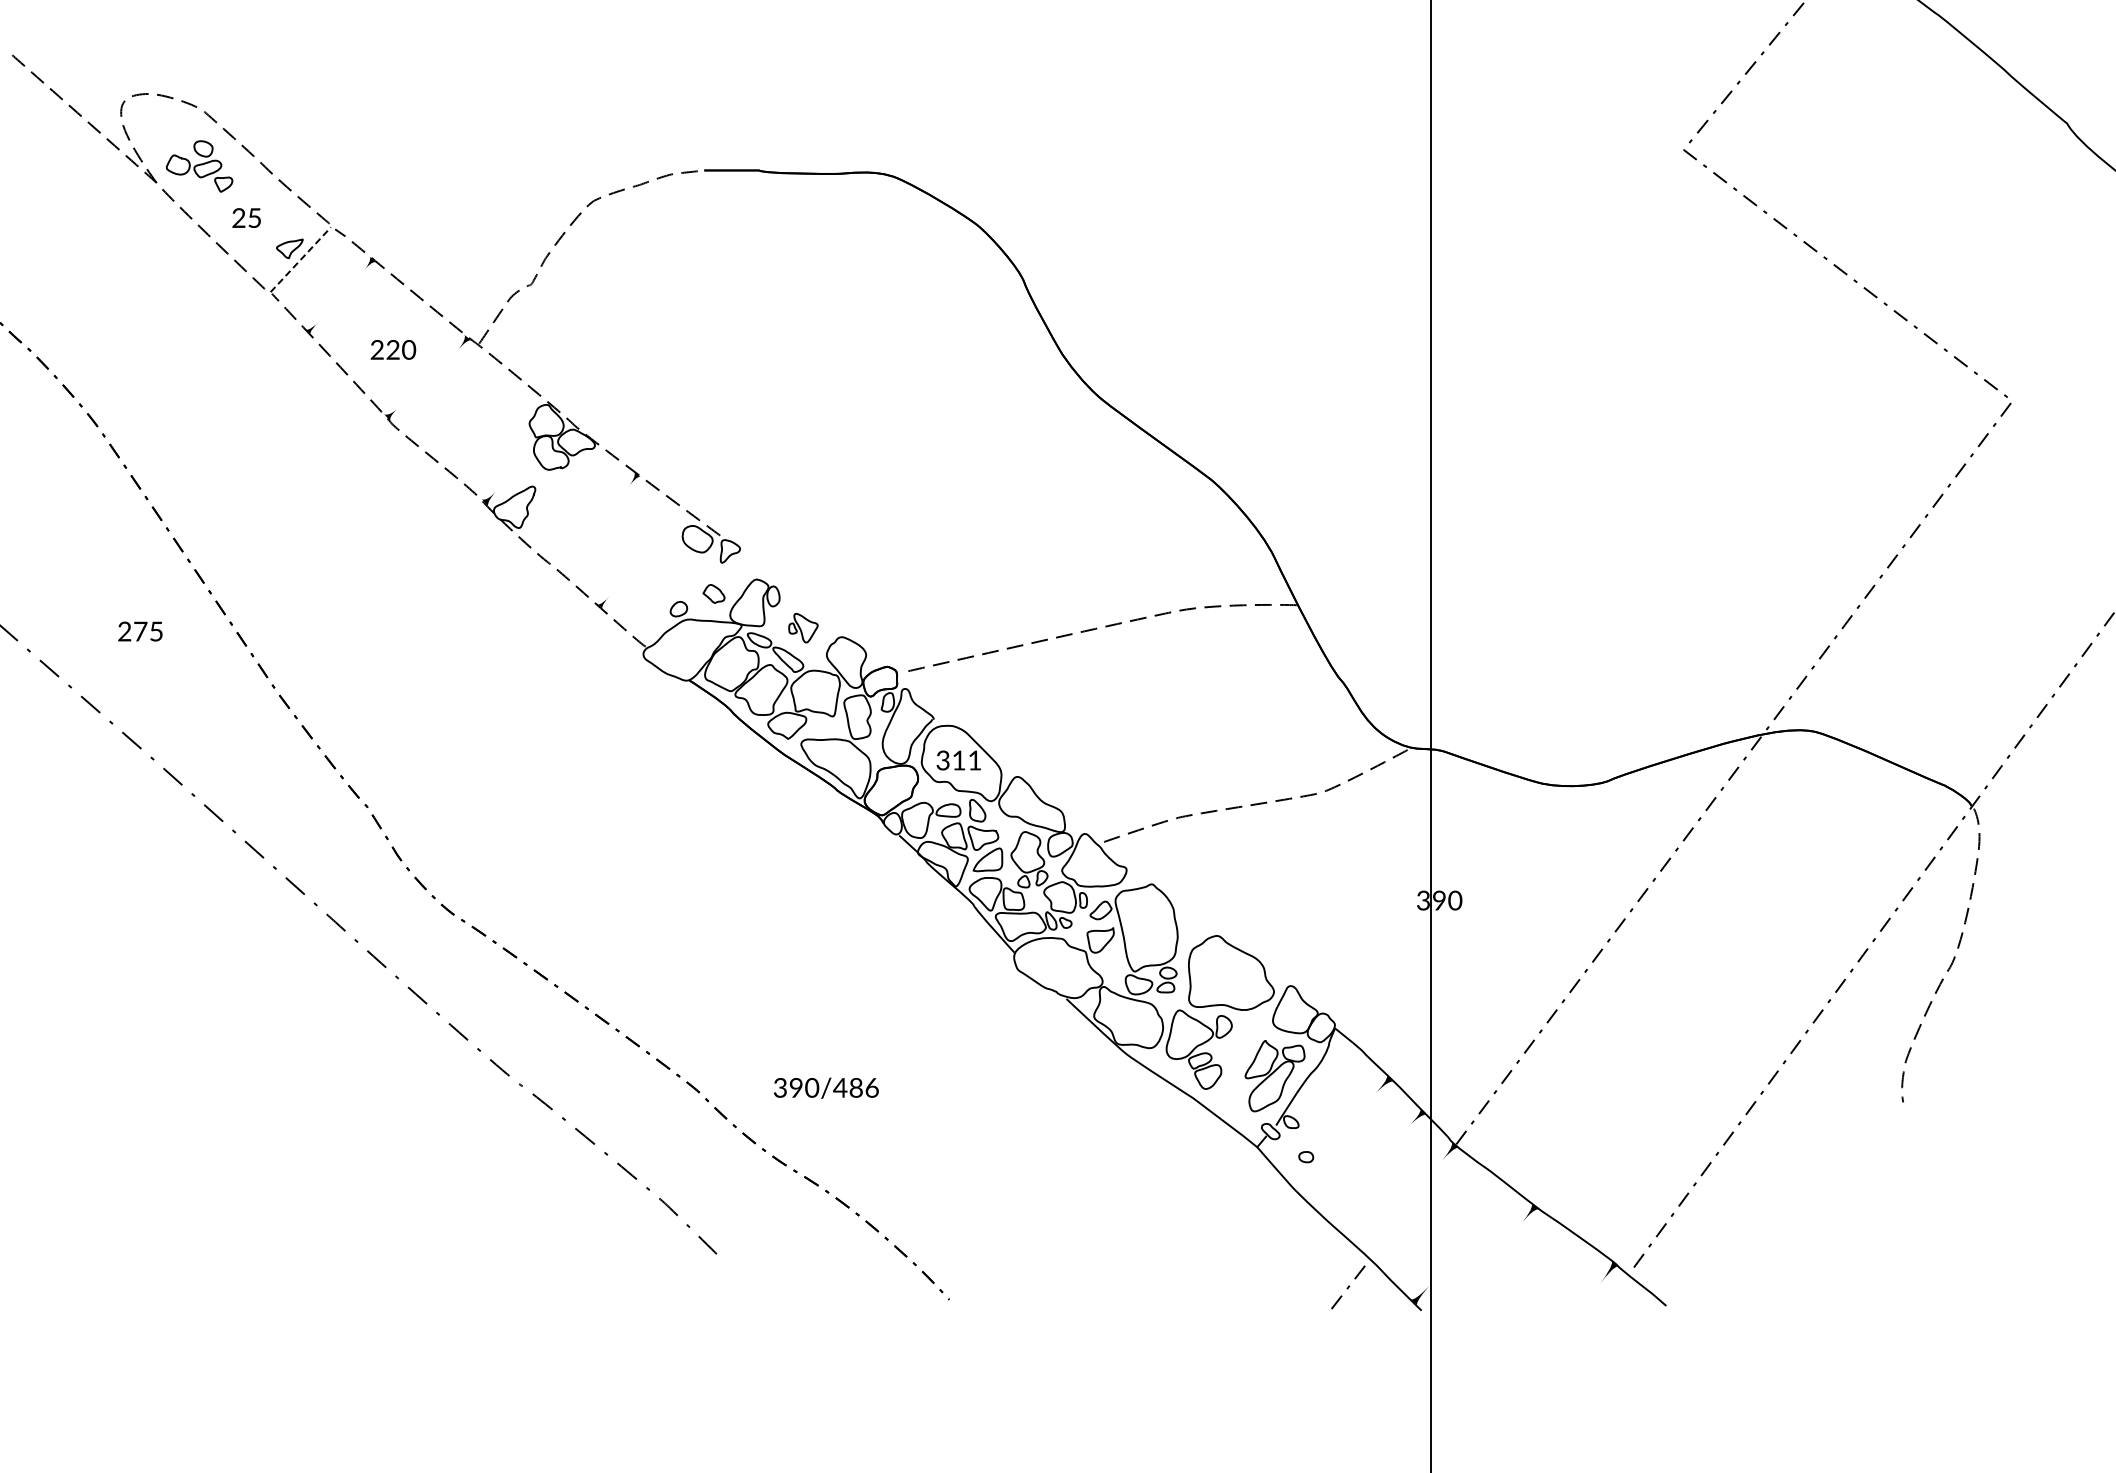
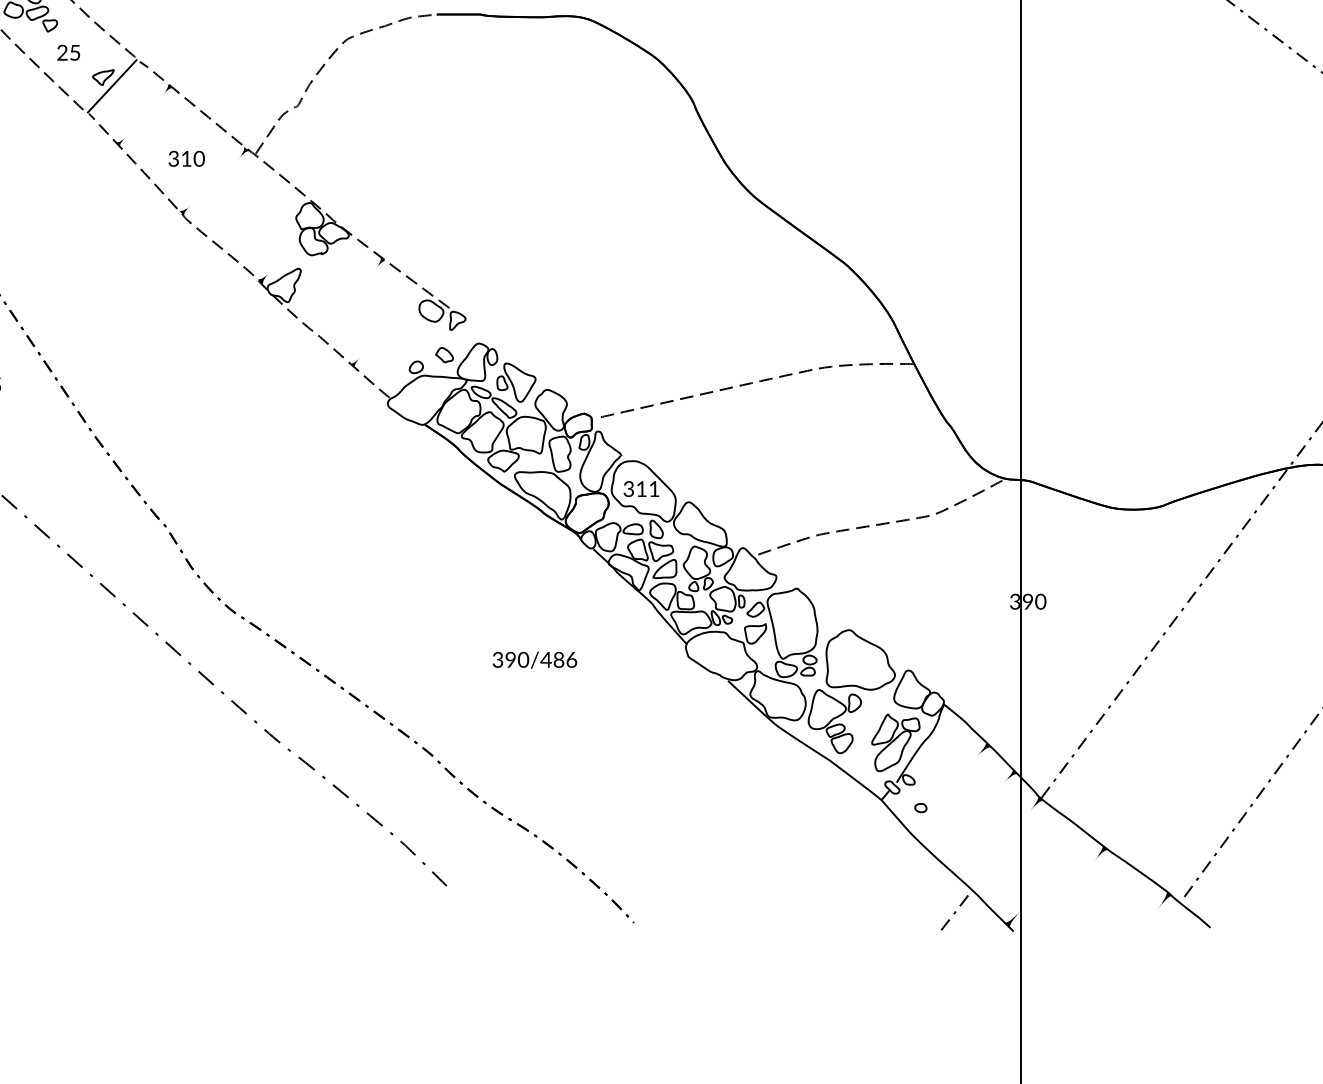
line: (301, 259) -> (112, 86), dashed -> solid
text: (384, 349) -> (179, 158), 220 -> 310
part: (803, 627) -> (516, 382), size x1.67
text: (826, 1087) -> (535, 659), moved

